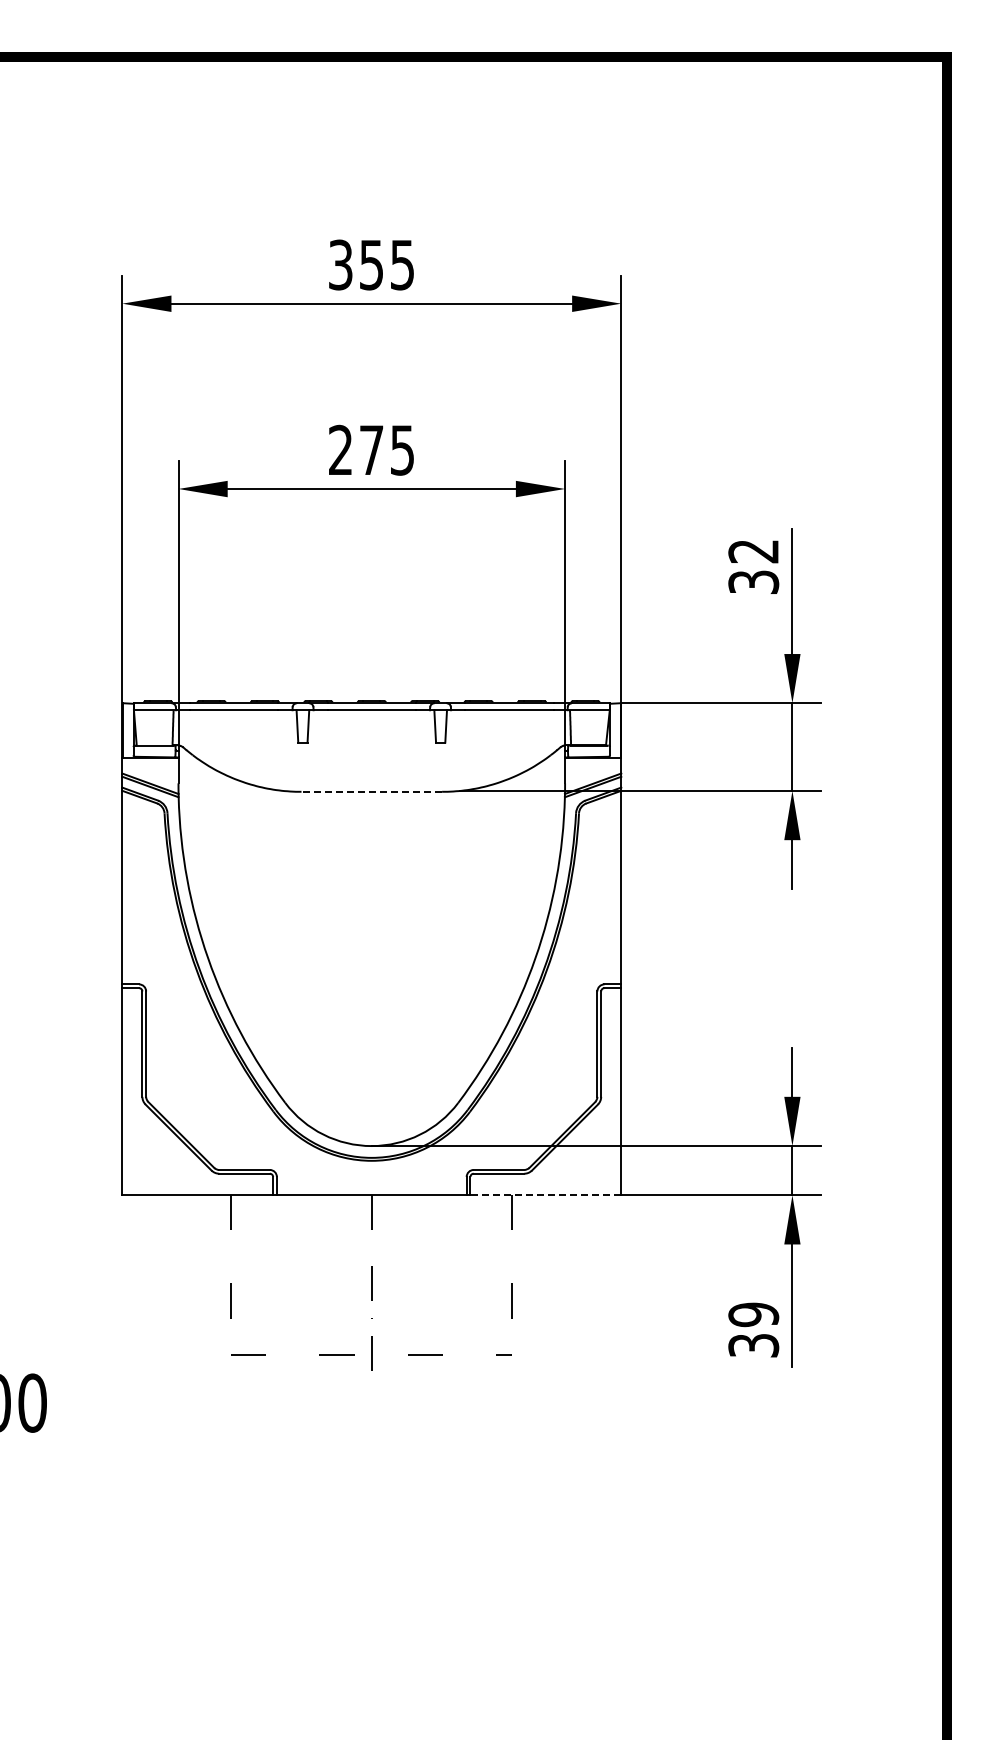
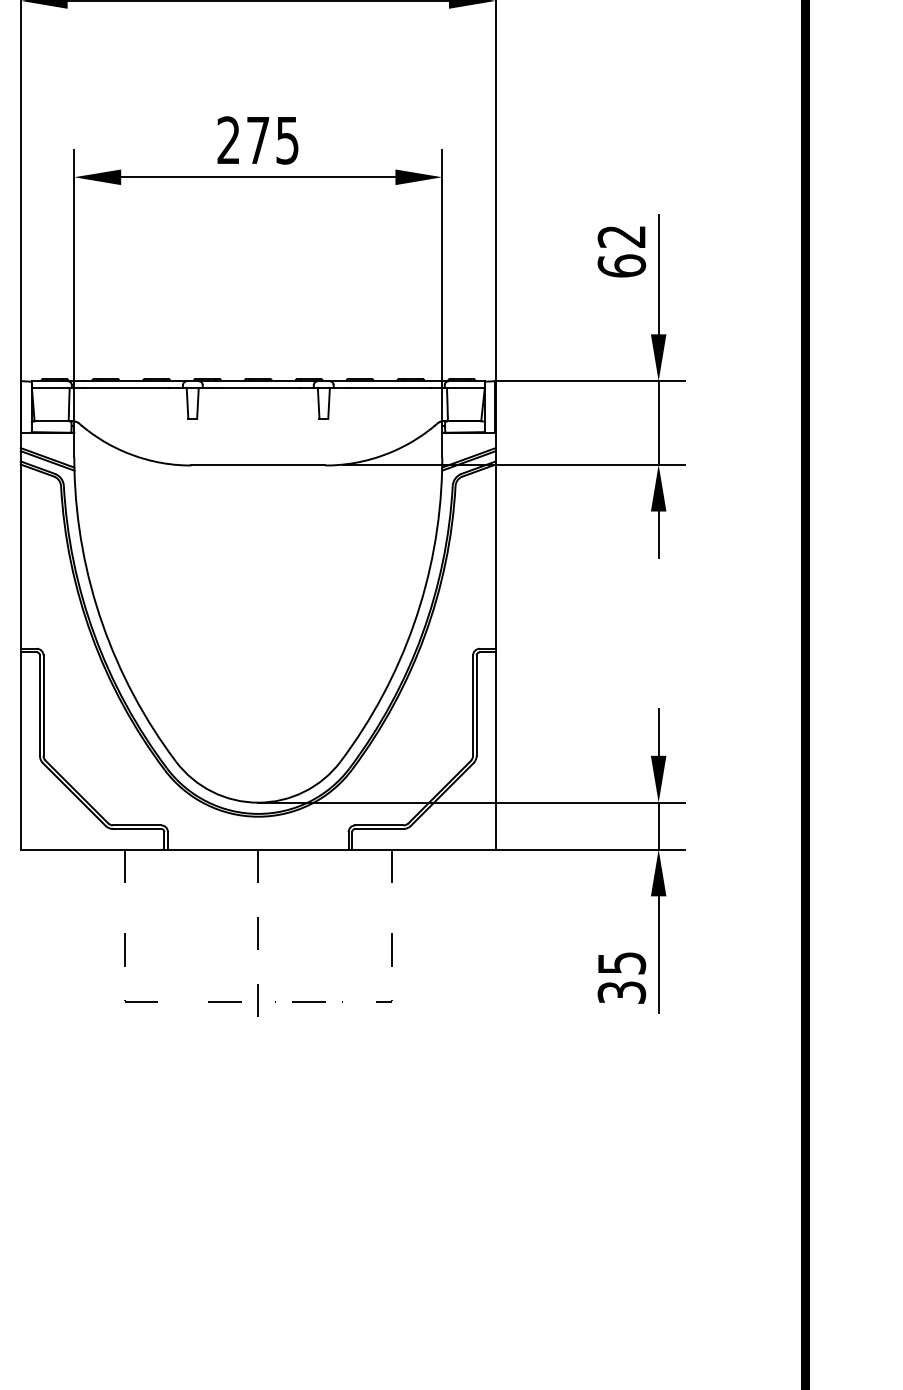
text: (753, 582) -> (621, 266), 32 -> 62
line: (371, 791) -> (258, 465), dashed -> solid
line: (545, 1195) -> (423, 849), dashed -> solid
text: (753, 1314) -> (621, 962), 39 -> 35

